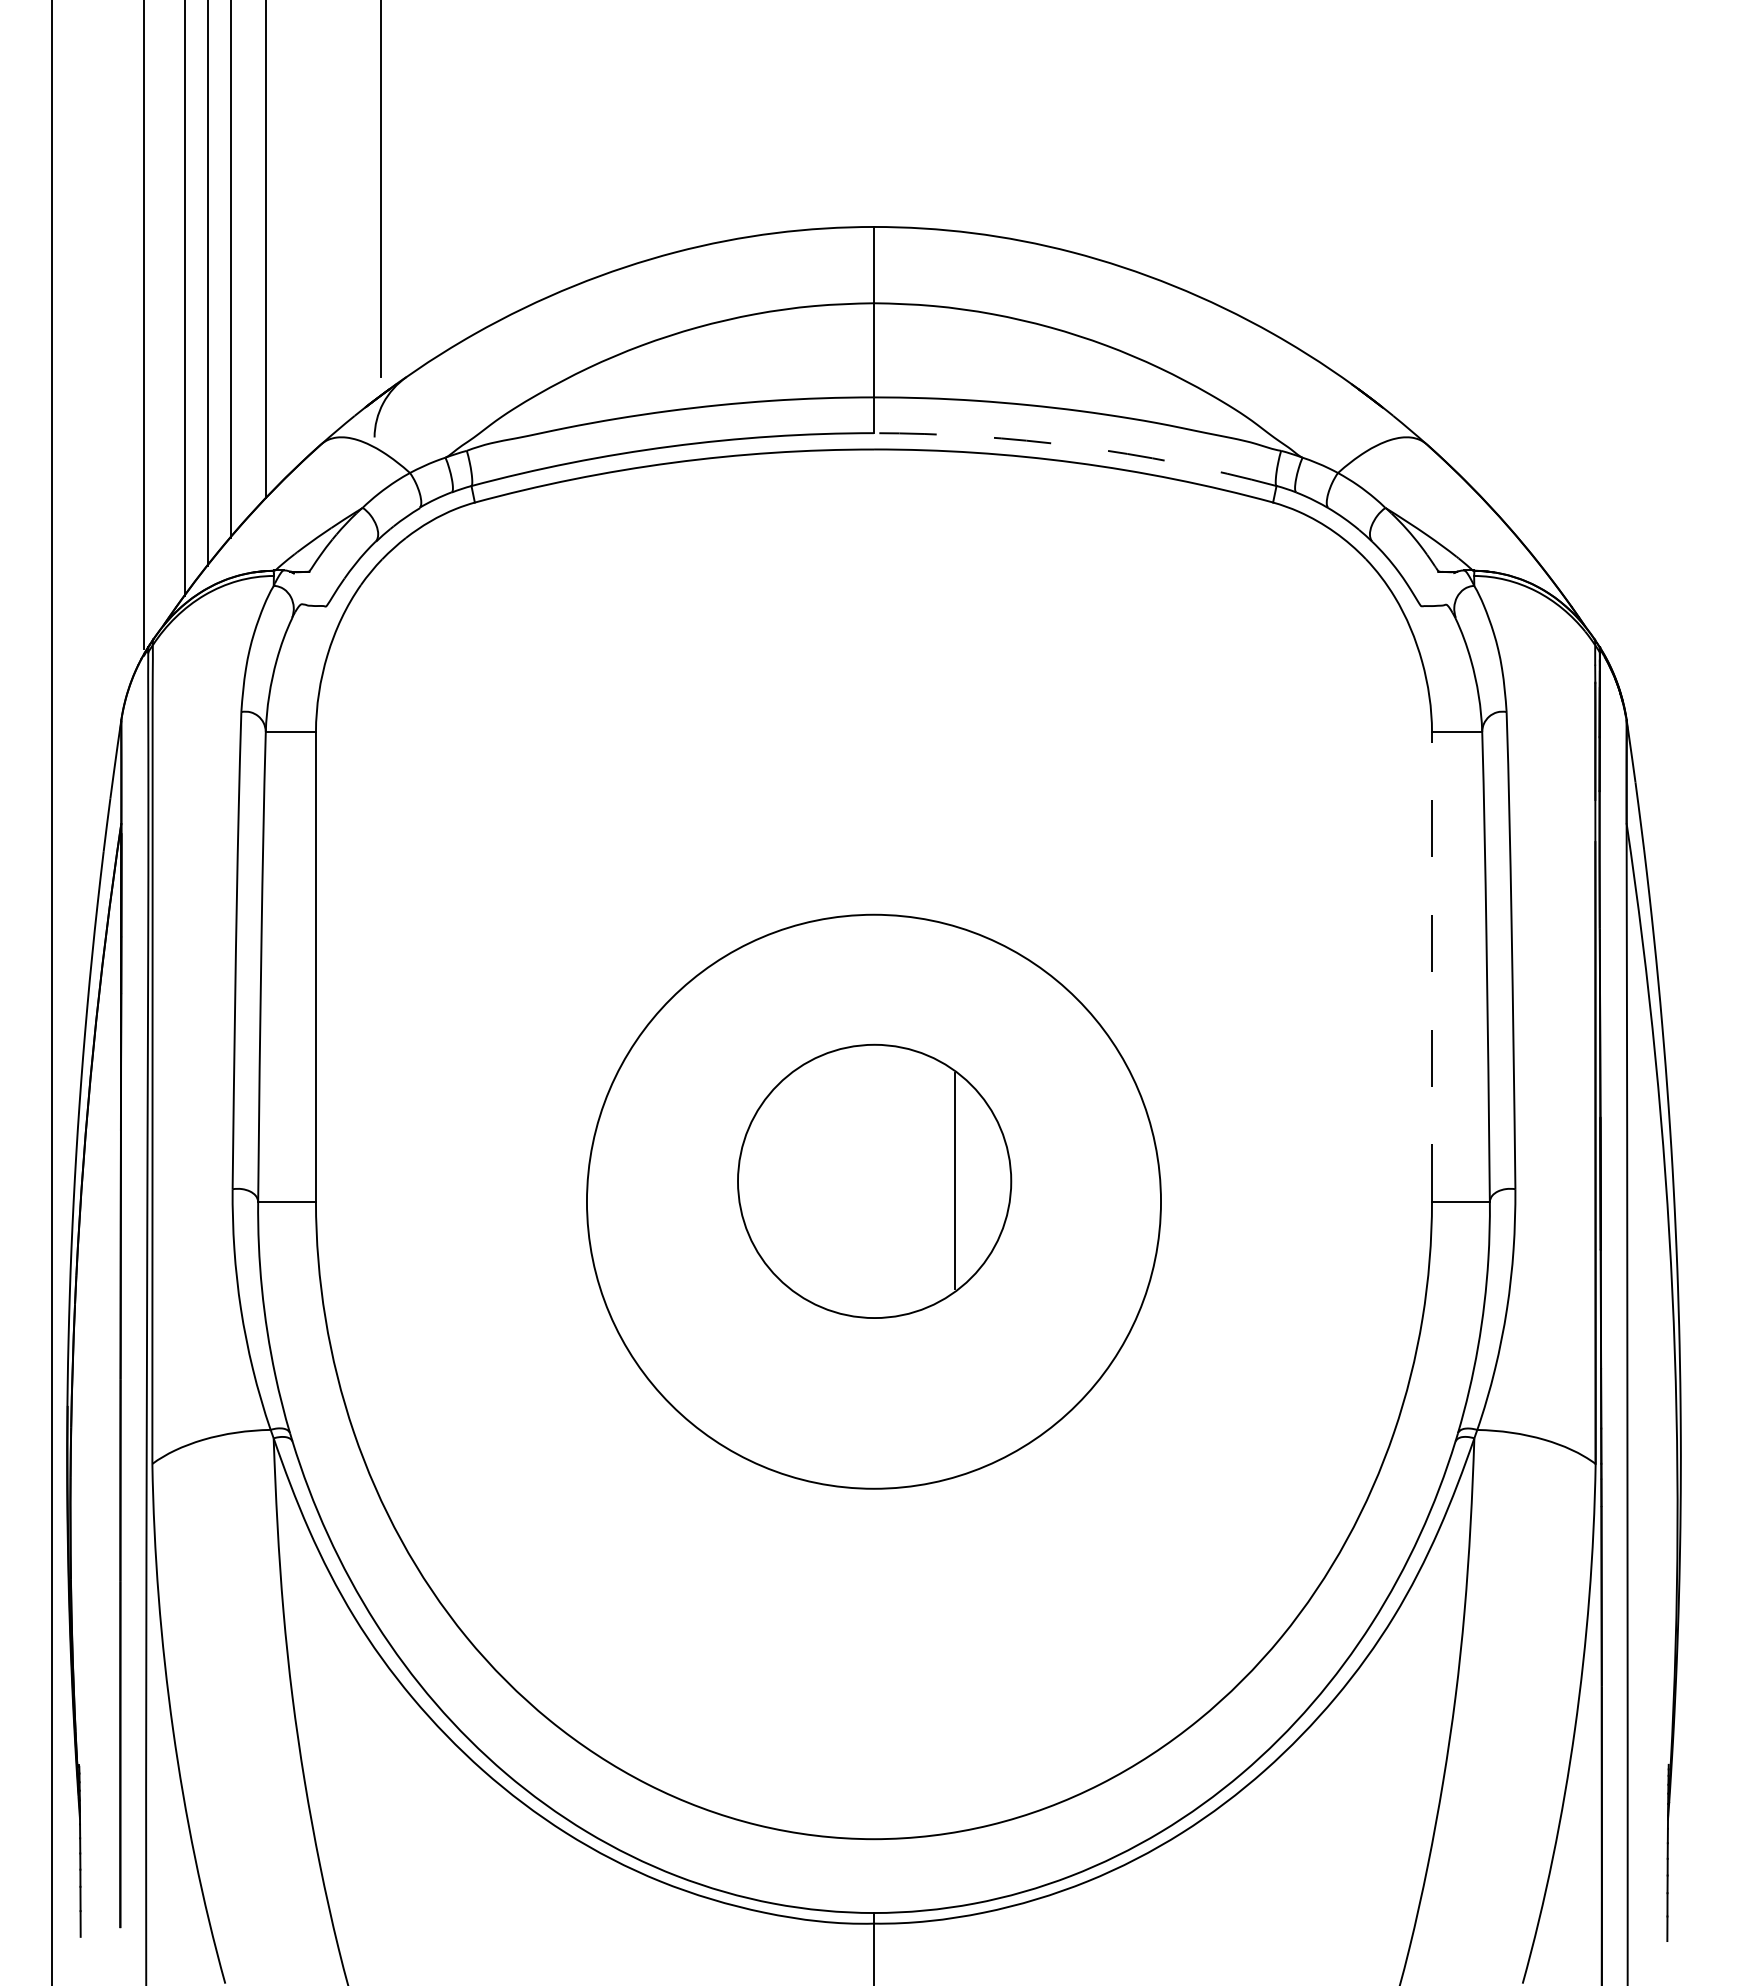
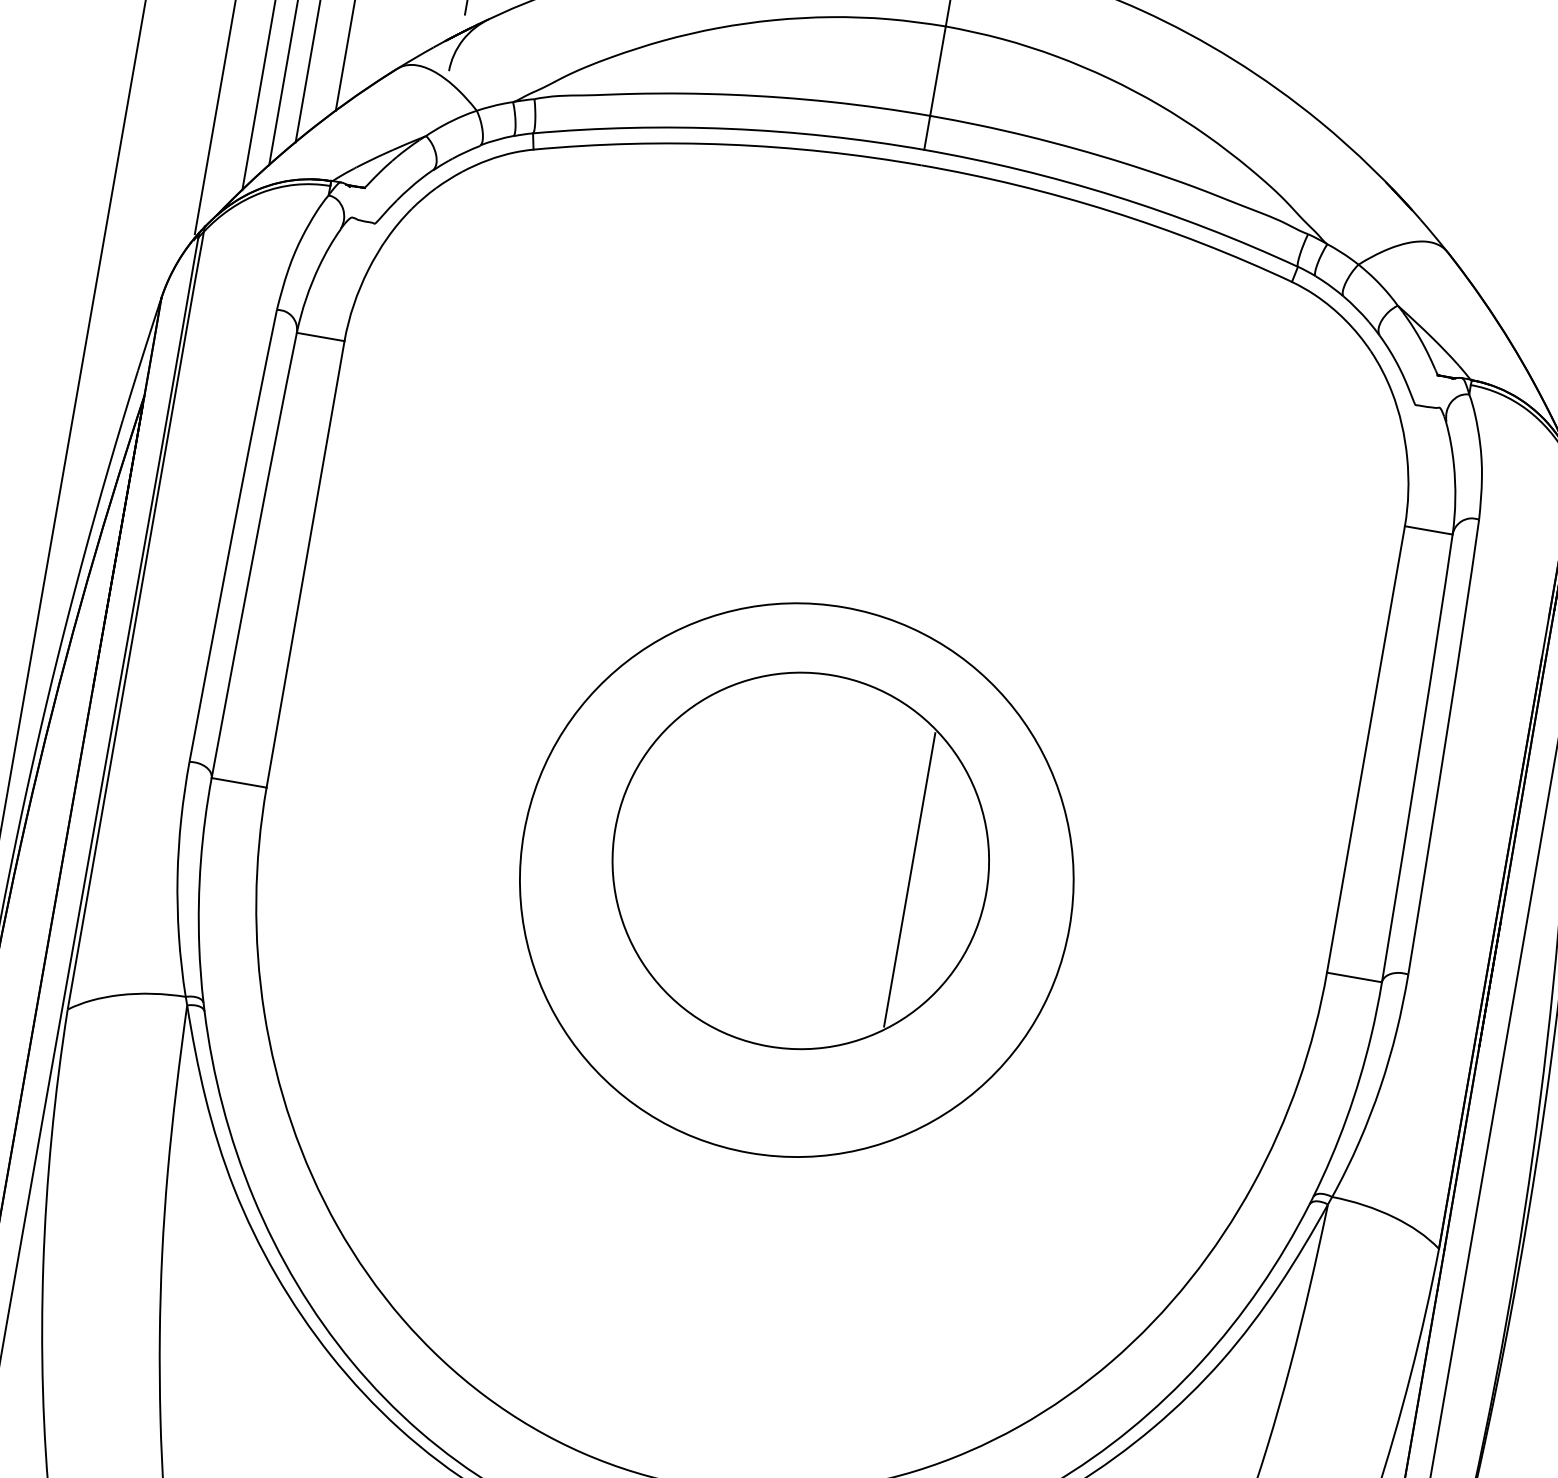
arc: (1077, 446) -> (1115, 196), dashed -> solid
line: (1432, 966) -> (1366, 749), dashed -> solid
part: (874, 1181) -> (800, 860), size x1.43

